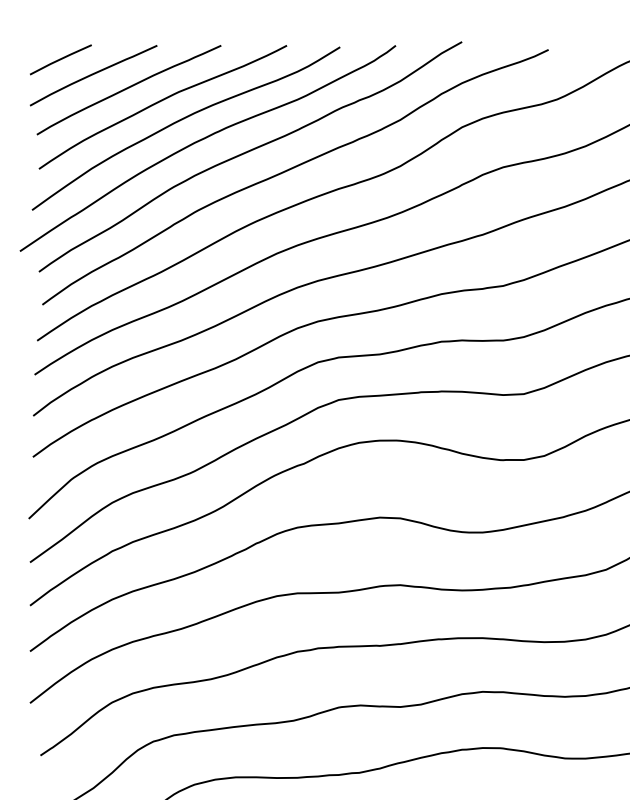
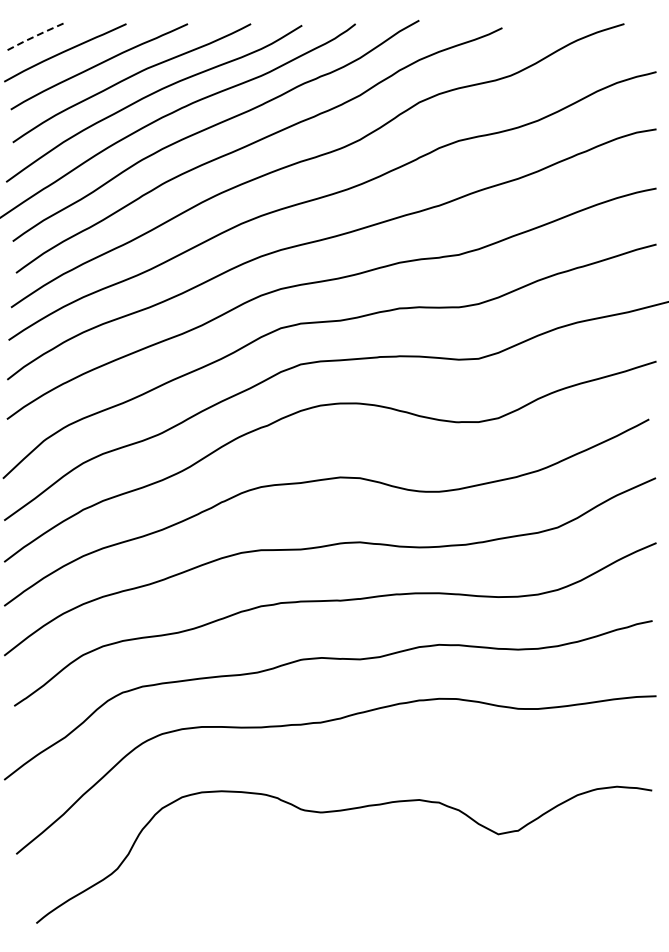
line: (59, 59) -> (32, 37), solid -> dashed

